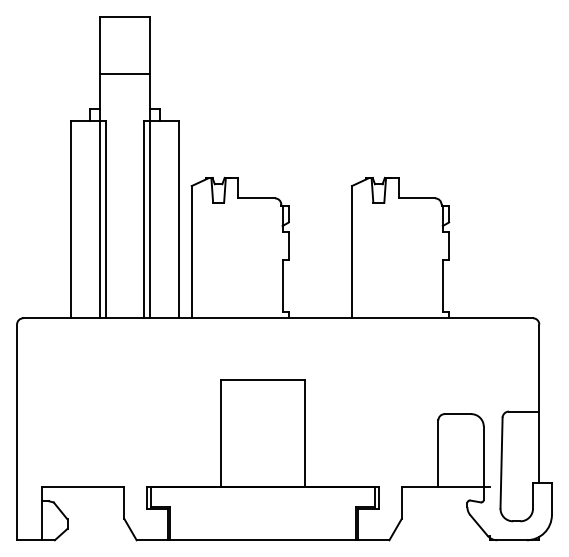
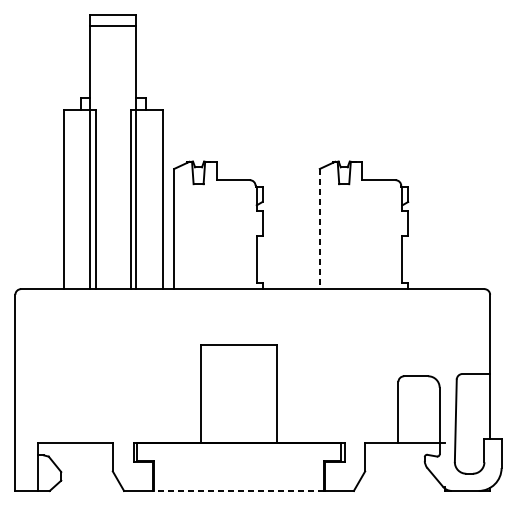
line: (124, 74) -> (113, 26), moved
line: (351, 252) -> (319, 229), solid -> dashed
line: (262, 540) -> (238, 491), solid -> dashed

